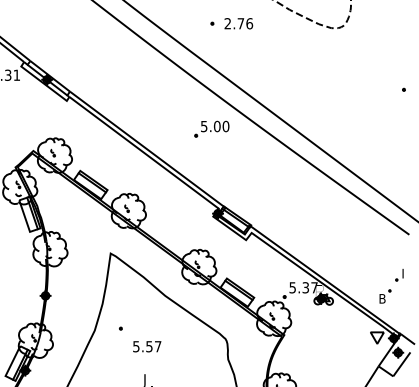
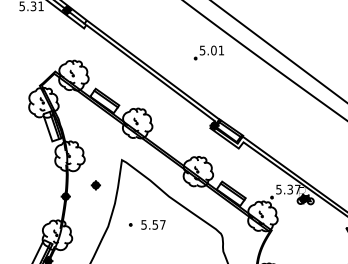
text: (225, 126) -> (220, 50), 5.00 -> 5.01
part: (80, 282) -> (95, 185), added
text: (147, 346) -> (153, 224), moved

